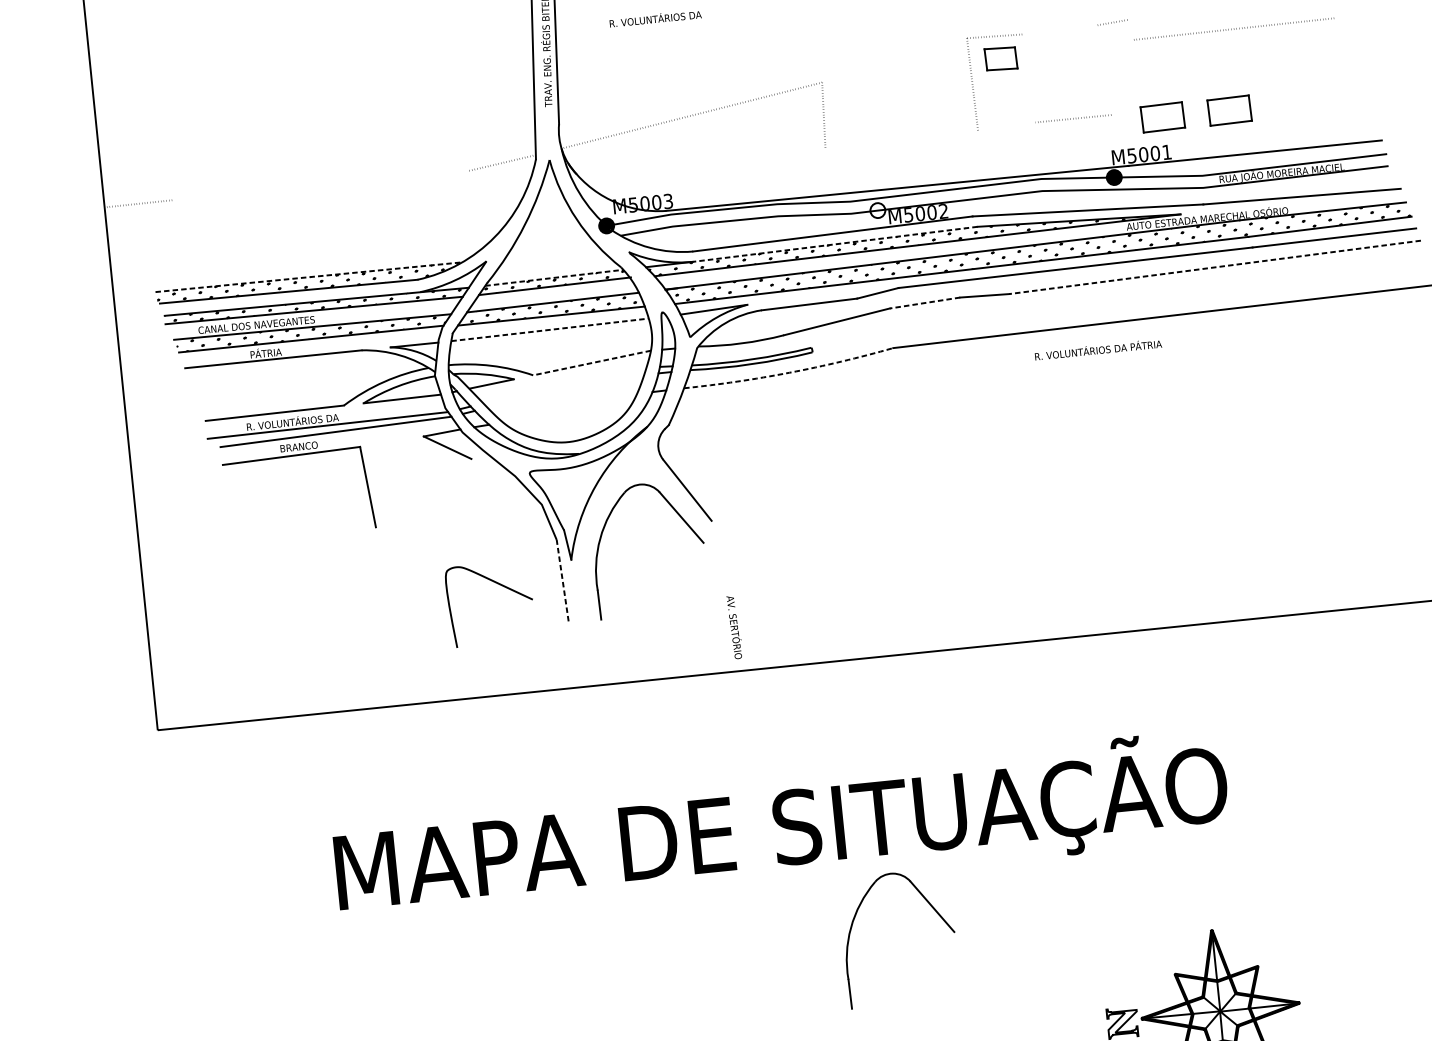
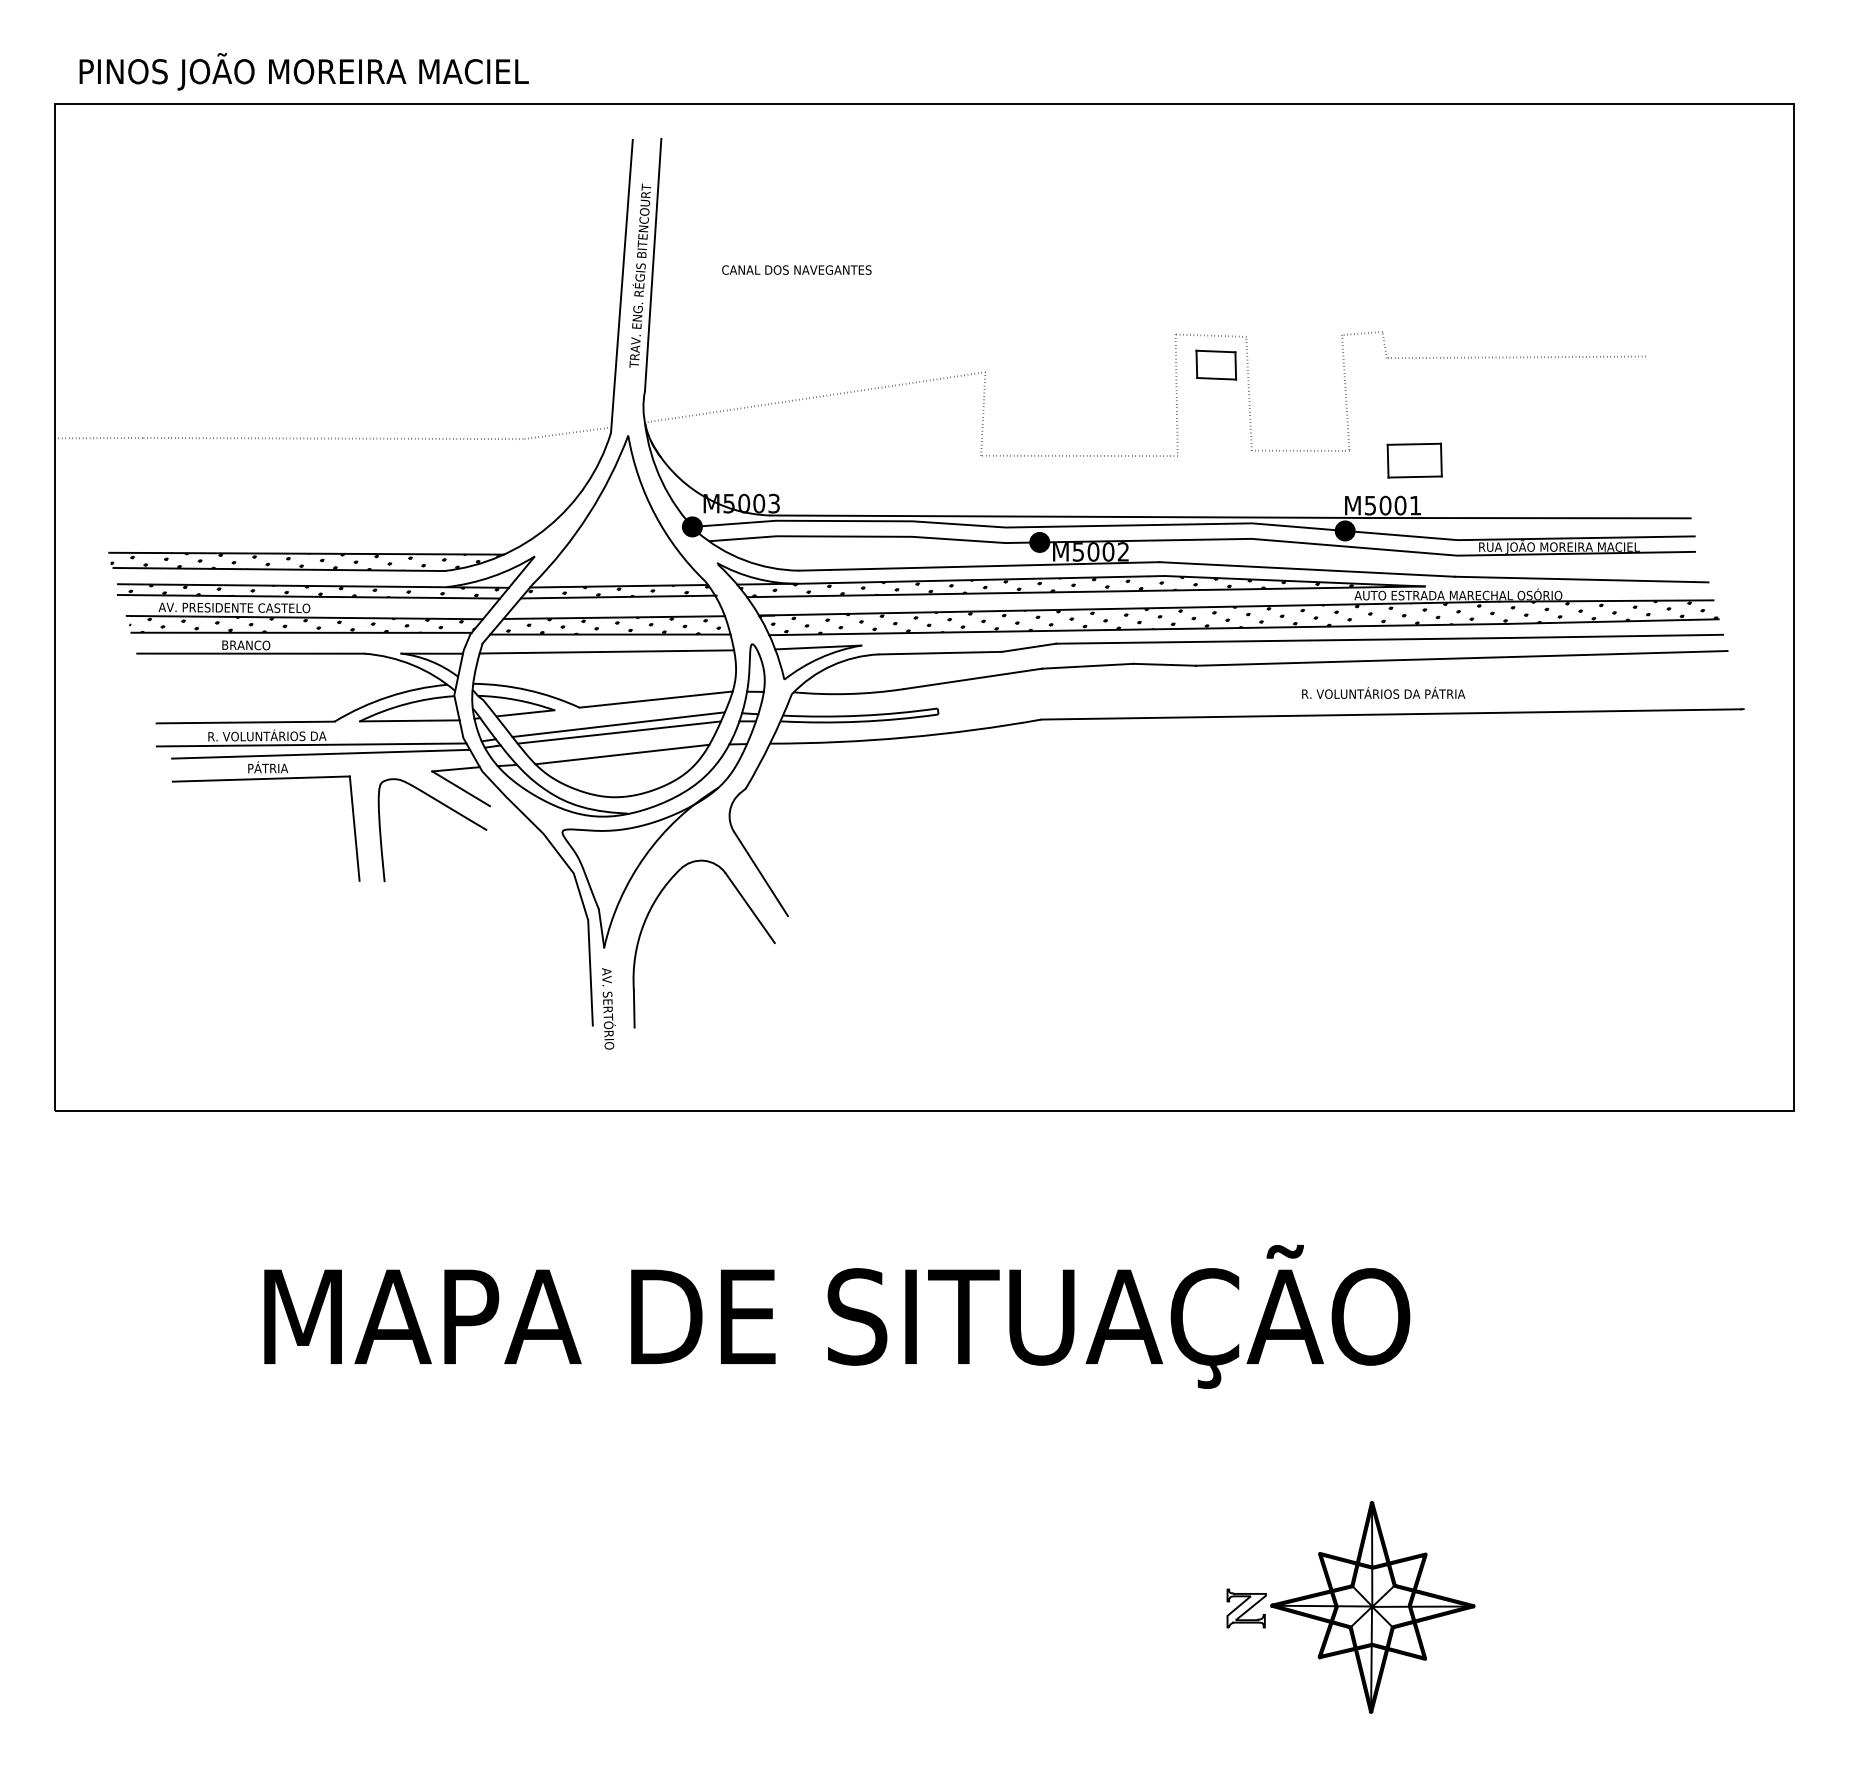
text: (667, 16) -> (796, 268), R. VOLUNTÁRIOS DA -> CANAL DOS NAVEGANTES
line: (1130, 30) -> (1384, 345), added
line: (1103, 69) -> (1345, 392), added
line: (1028, 78) -> (1248, 393), added
part: (1229, 110) -> (1500, 460), removed
line: (901, 139) -> (1079, 455), added
line: (319, 185) -> (332, 438), added
fill: (877, 210) -> (1039, 542), added
line: (833, 244) -> (978, 579), dashed -> solid
line: (1214, 267) -> (1461, 658), dashed -> solid
line: (309, 276) -> (307, 553), dashed -> solid
line: (554, 278) -> (619, 586), dashed -> solid
line: (924, 303) -> (1087, 666), dashed -> solid
text: (257, 324) -> (234, 607), CANAL DOS NAVEGANTES -> AV. PRESIDENTE CASTELO
line: (550, 329) -> (607, 651), dashed -> solid
text: (1098, 349) -> (1383, 692), moved
text: (269, 352) -> (246, 644), PÁTRIA -> BRANCO
line: (592, 362) -> (656, 699), dashed -> solid
arc: (789, 372) -> (906, 737), dashed -> solid
line: (564, 385) -> (618, 724), added
line: (566, 391) -> (619, 732), added
line: (570, 408) -> (622, 754), added
text: (299, 446) -> (272, 767), BRANCO -> PÁTRIA
line: (562, 581) -> (590, 973), dashed -> solid
curve: (499, 585) -> (446, 807), moved
text: (734, 627) -> (608, 1008), moved
part: (932, 908) -> (1019, 1438), removed

